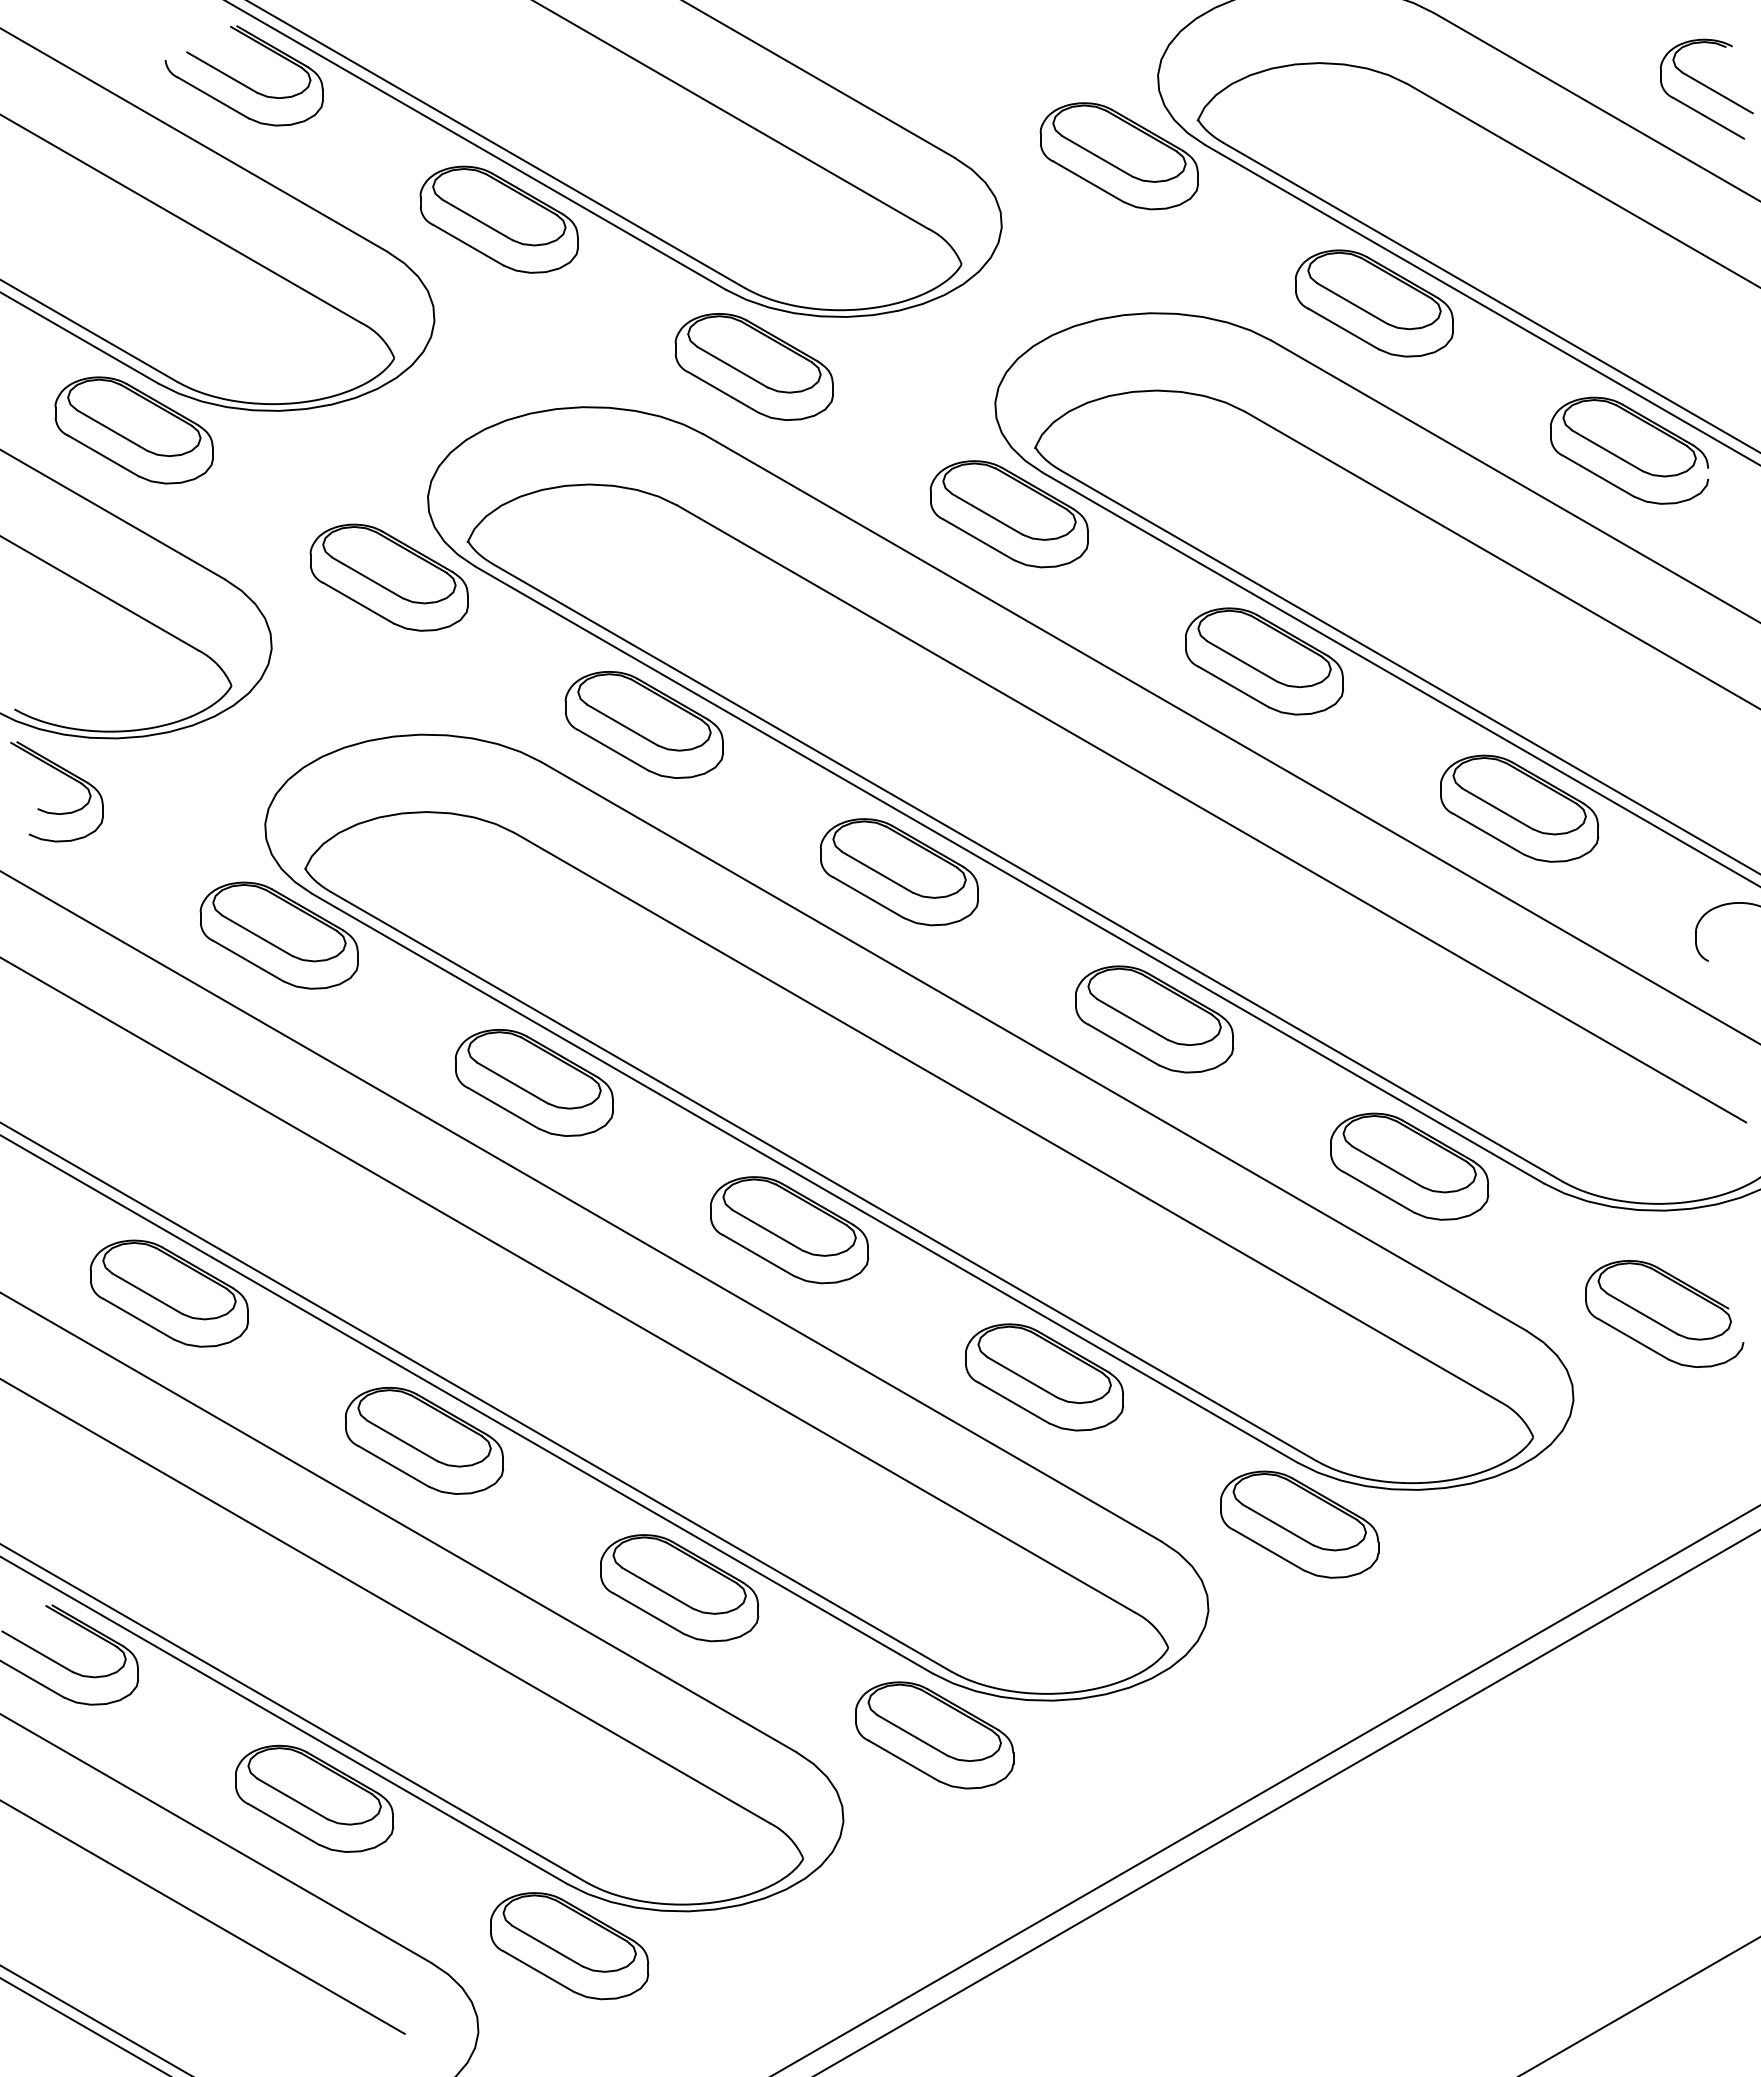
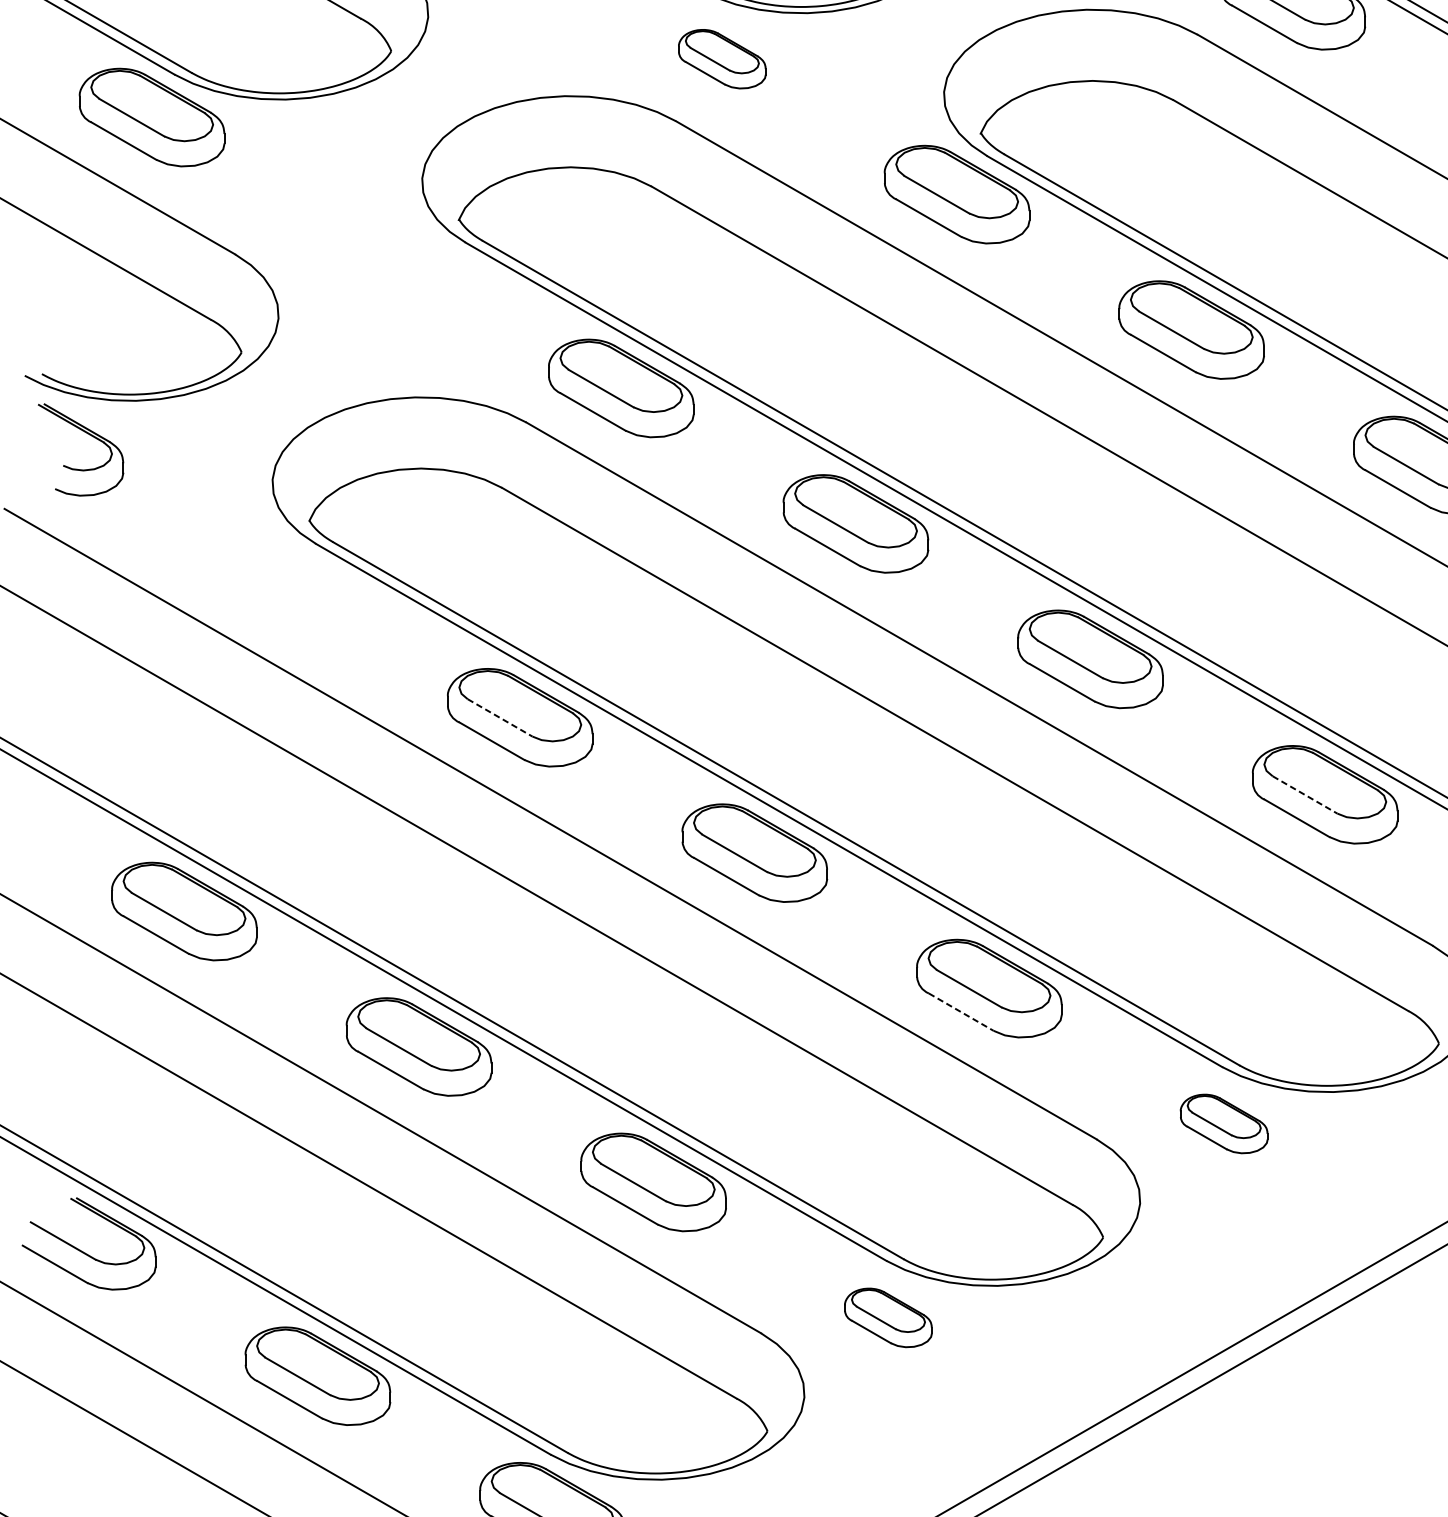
part: (753, 366) -> (721, 58), size x0.6
part: (388, 577) -> (385, 252), removed
part: (278, 935) -> (284, 582), removed
line: (512, 1083) -> (500, 718), solid -> dashed
line: (1387, 1166) -> (1304, 794), solid -> dashed
line: (1013, 1403) -> (960, 1012), solid -> dashed
part: (1299, 1524) -> (1223, 1123), size x0.6
part: (934, 1735) -> (888, 1317), size x0.6

